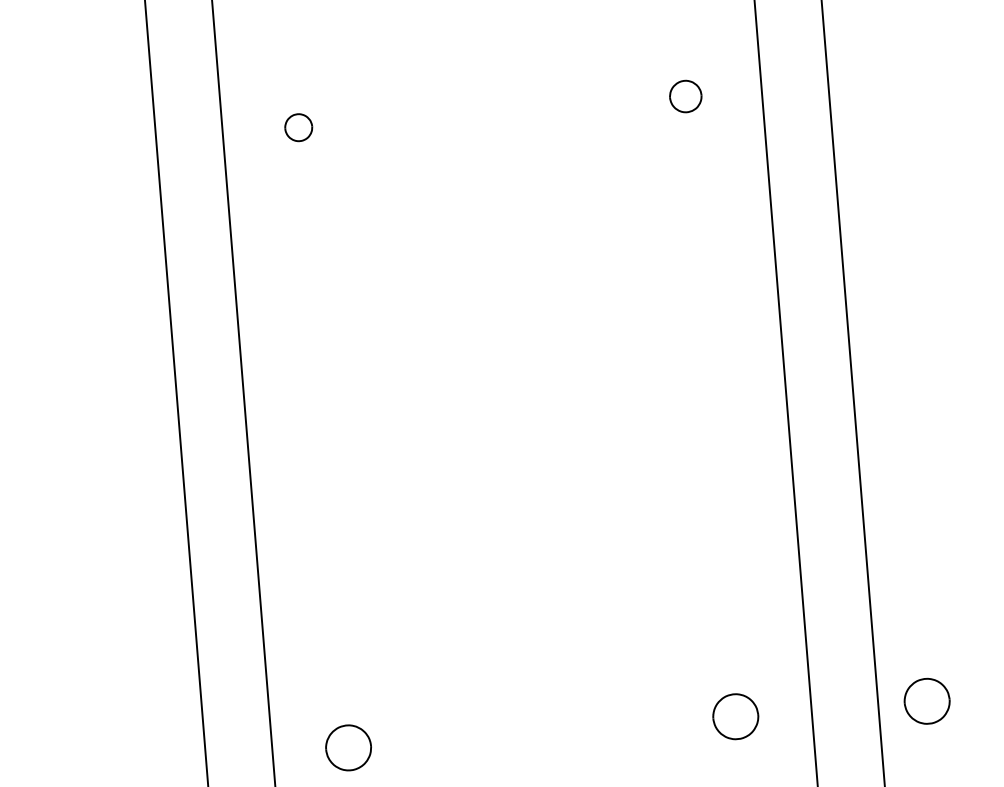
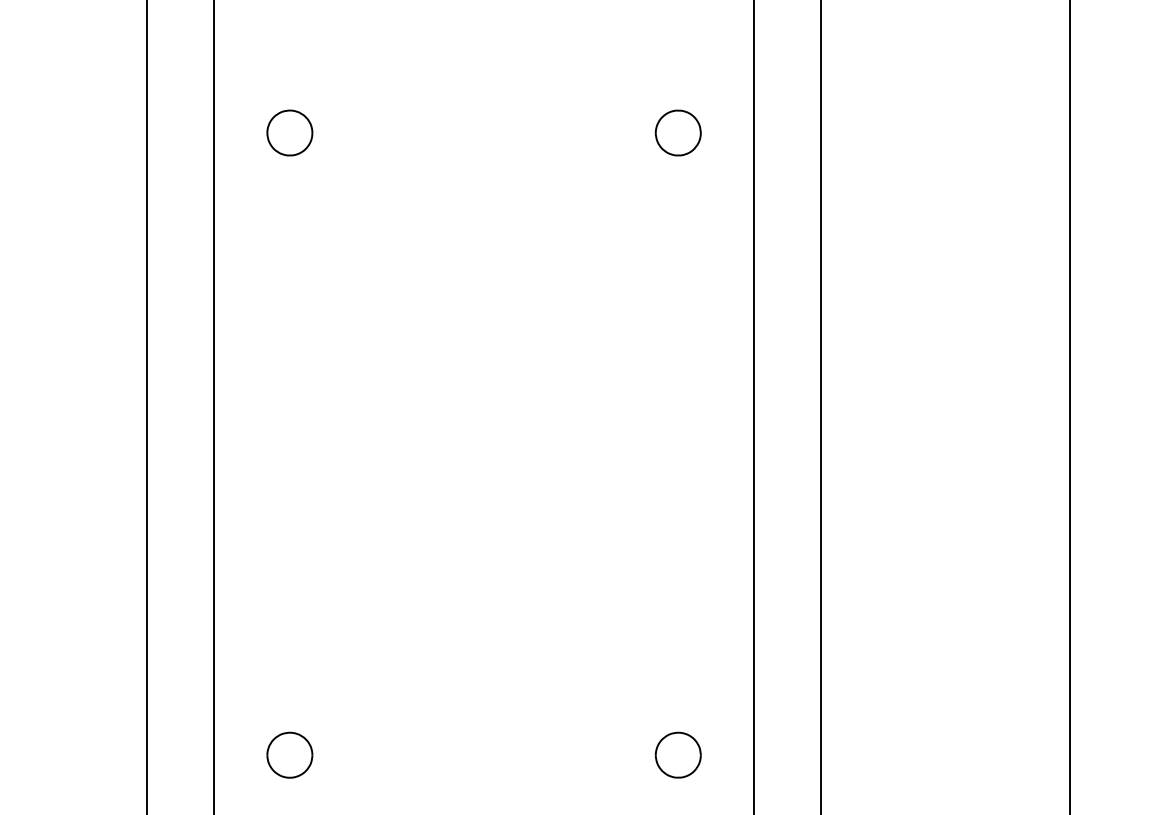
part: (685, 96) -> (677, 132), size x1.43
part: (298, 127) -> (289, 132), size x1.67
part: (926, 700) -> (869, 754), removed

